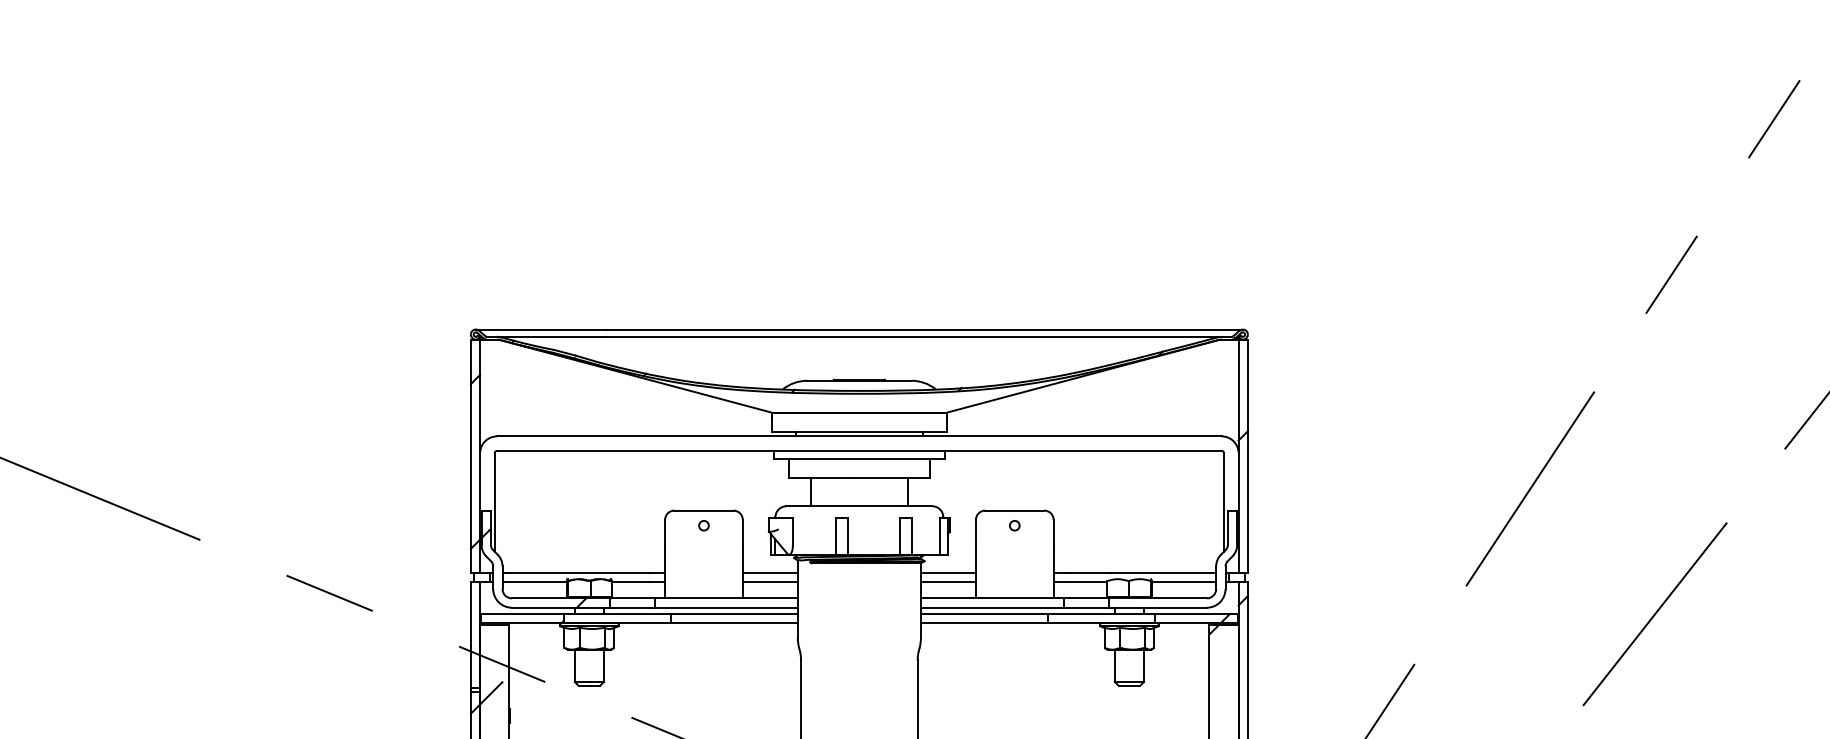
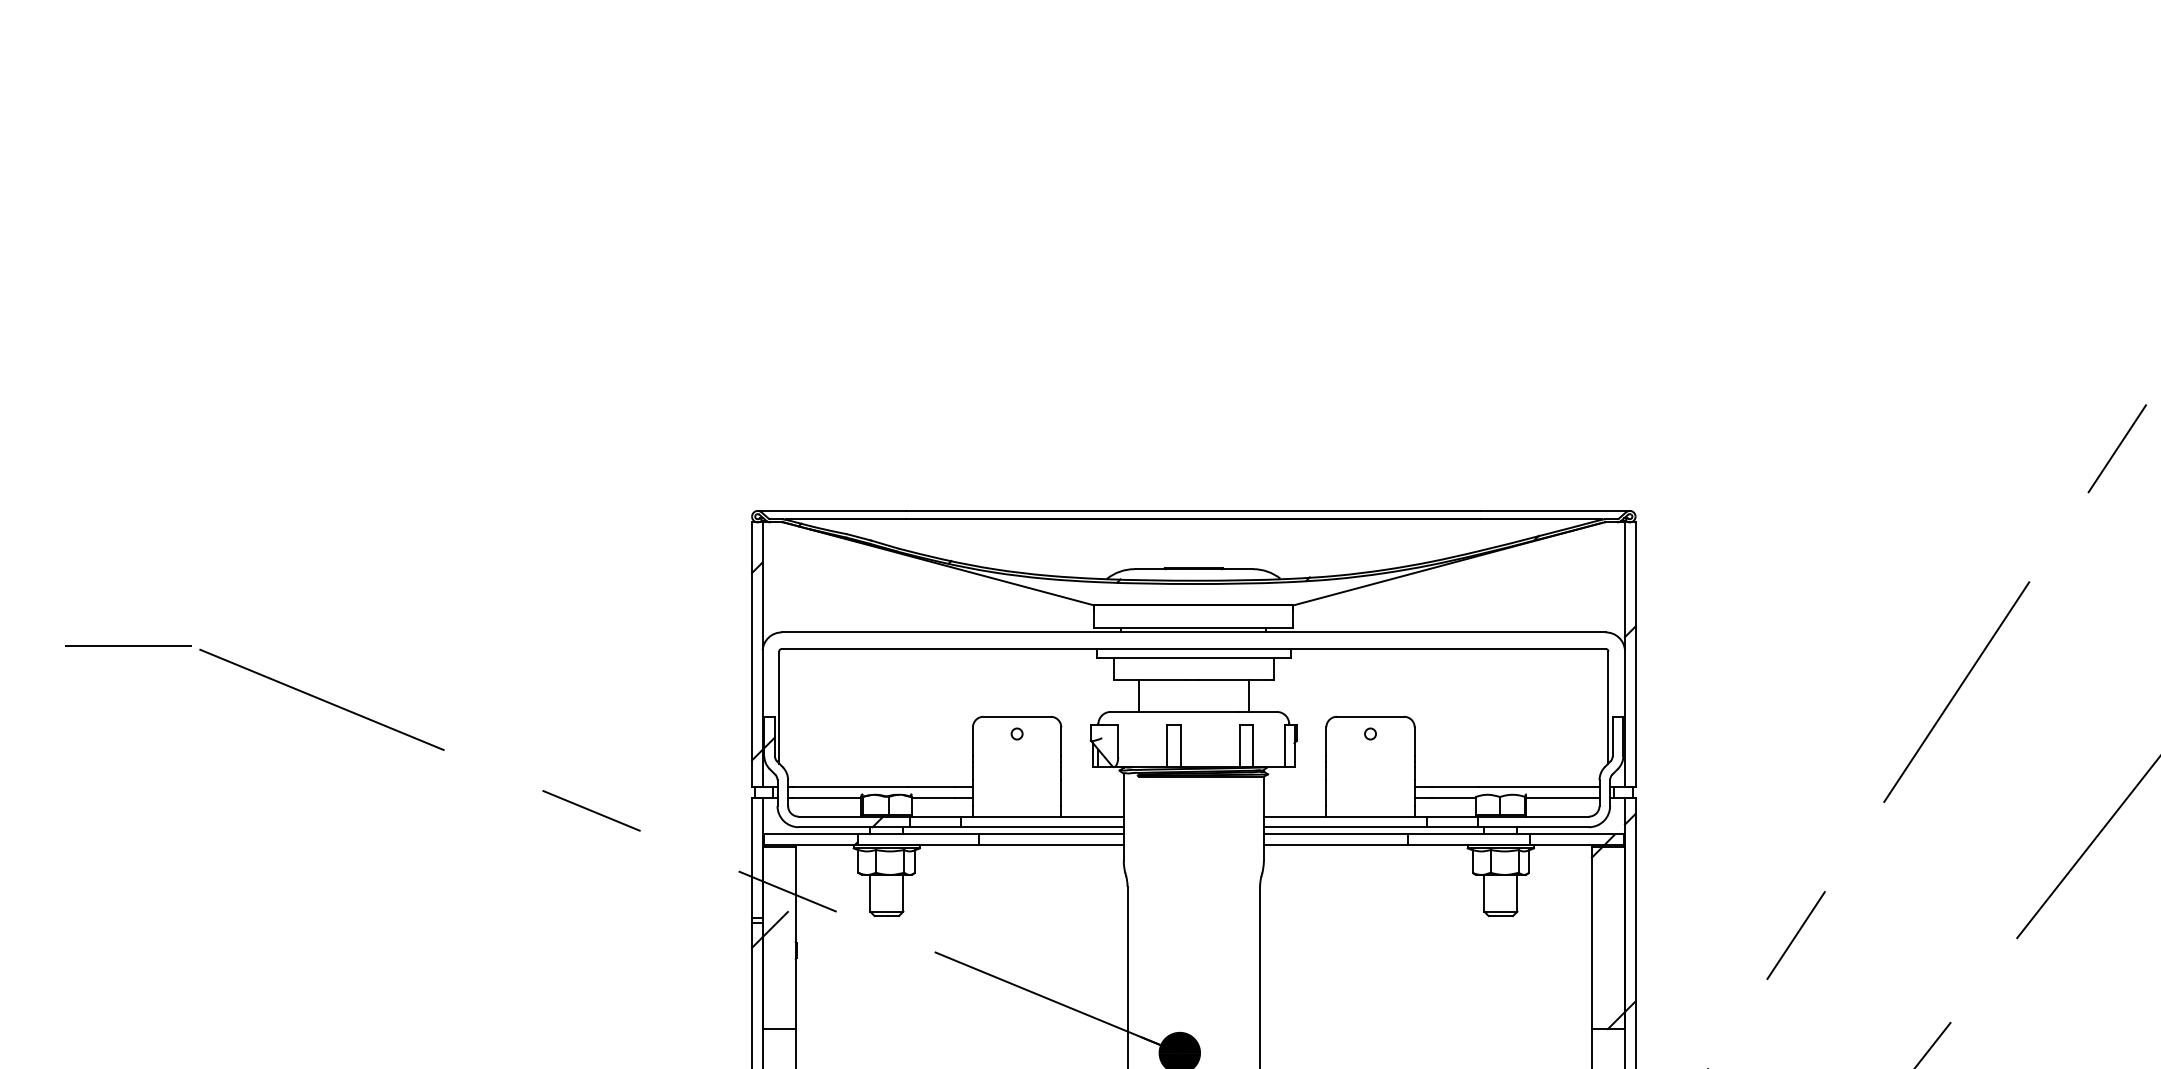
line: (770, 572) -> (1092, 787), removed
line: (947, 572) -> (1294, 787), removed
line: (770, 582) -> (1092, 798), removed
line: (947, 582) -> (1294, 798), removed

